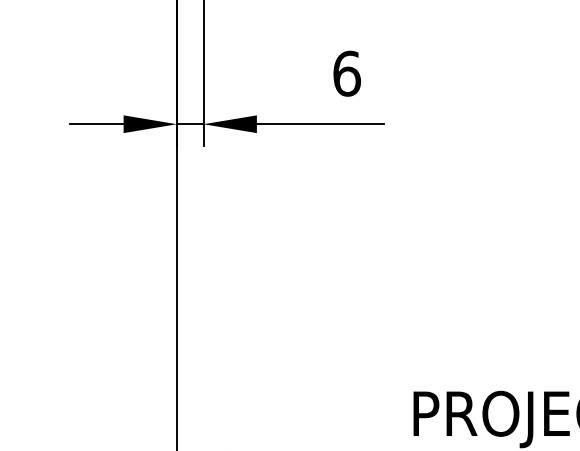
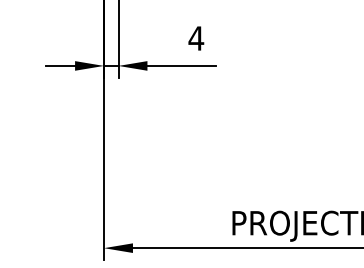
text: (347, 73) -> (196, 38), 6 -> 4

